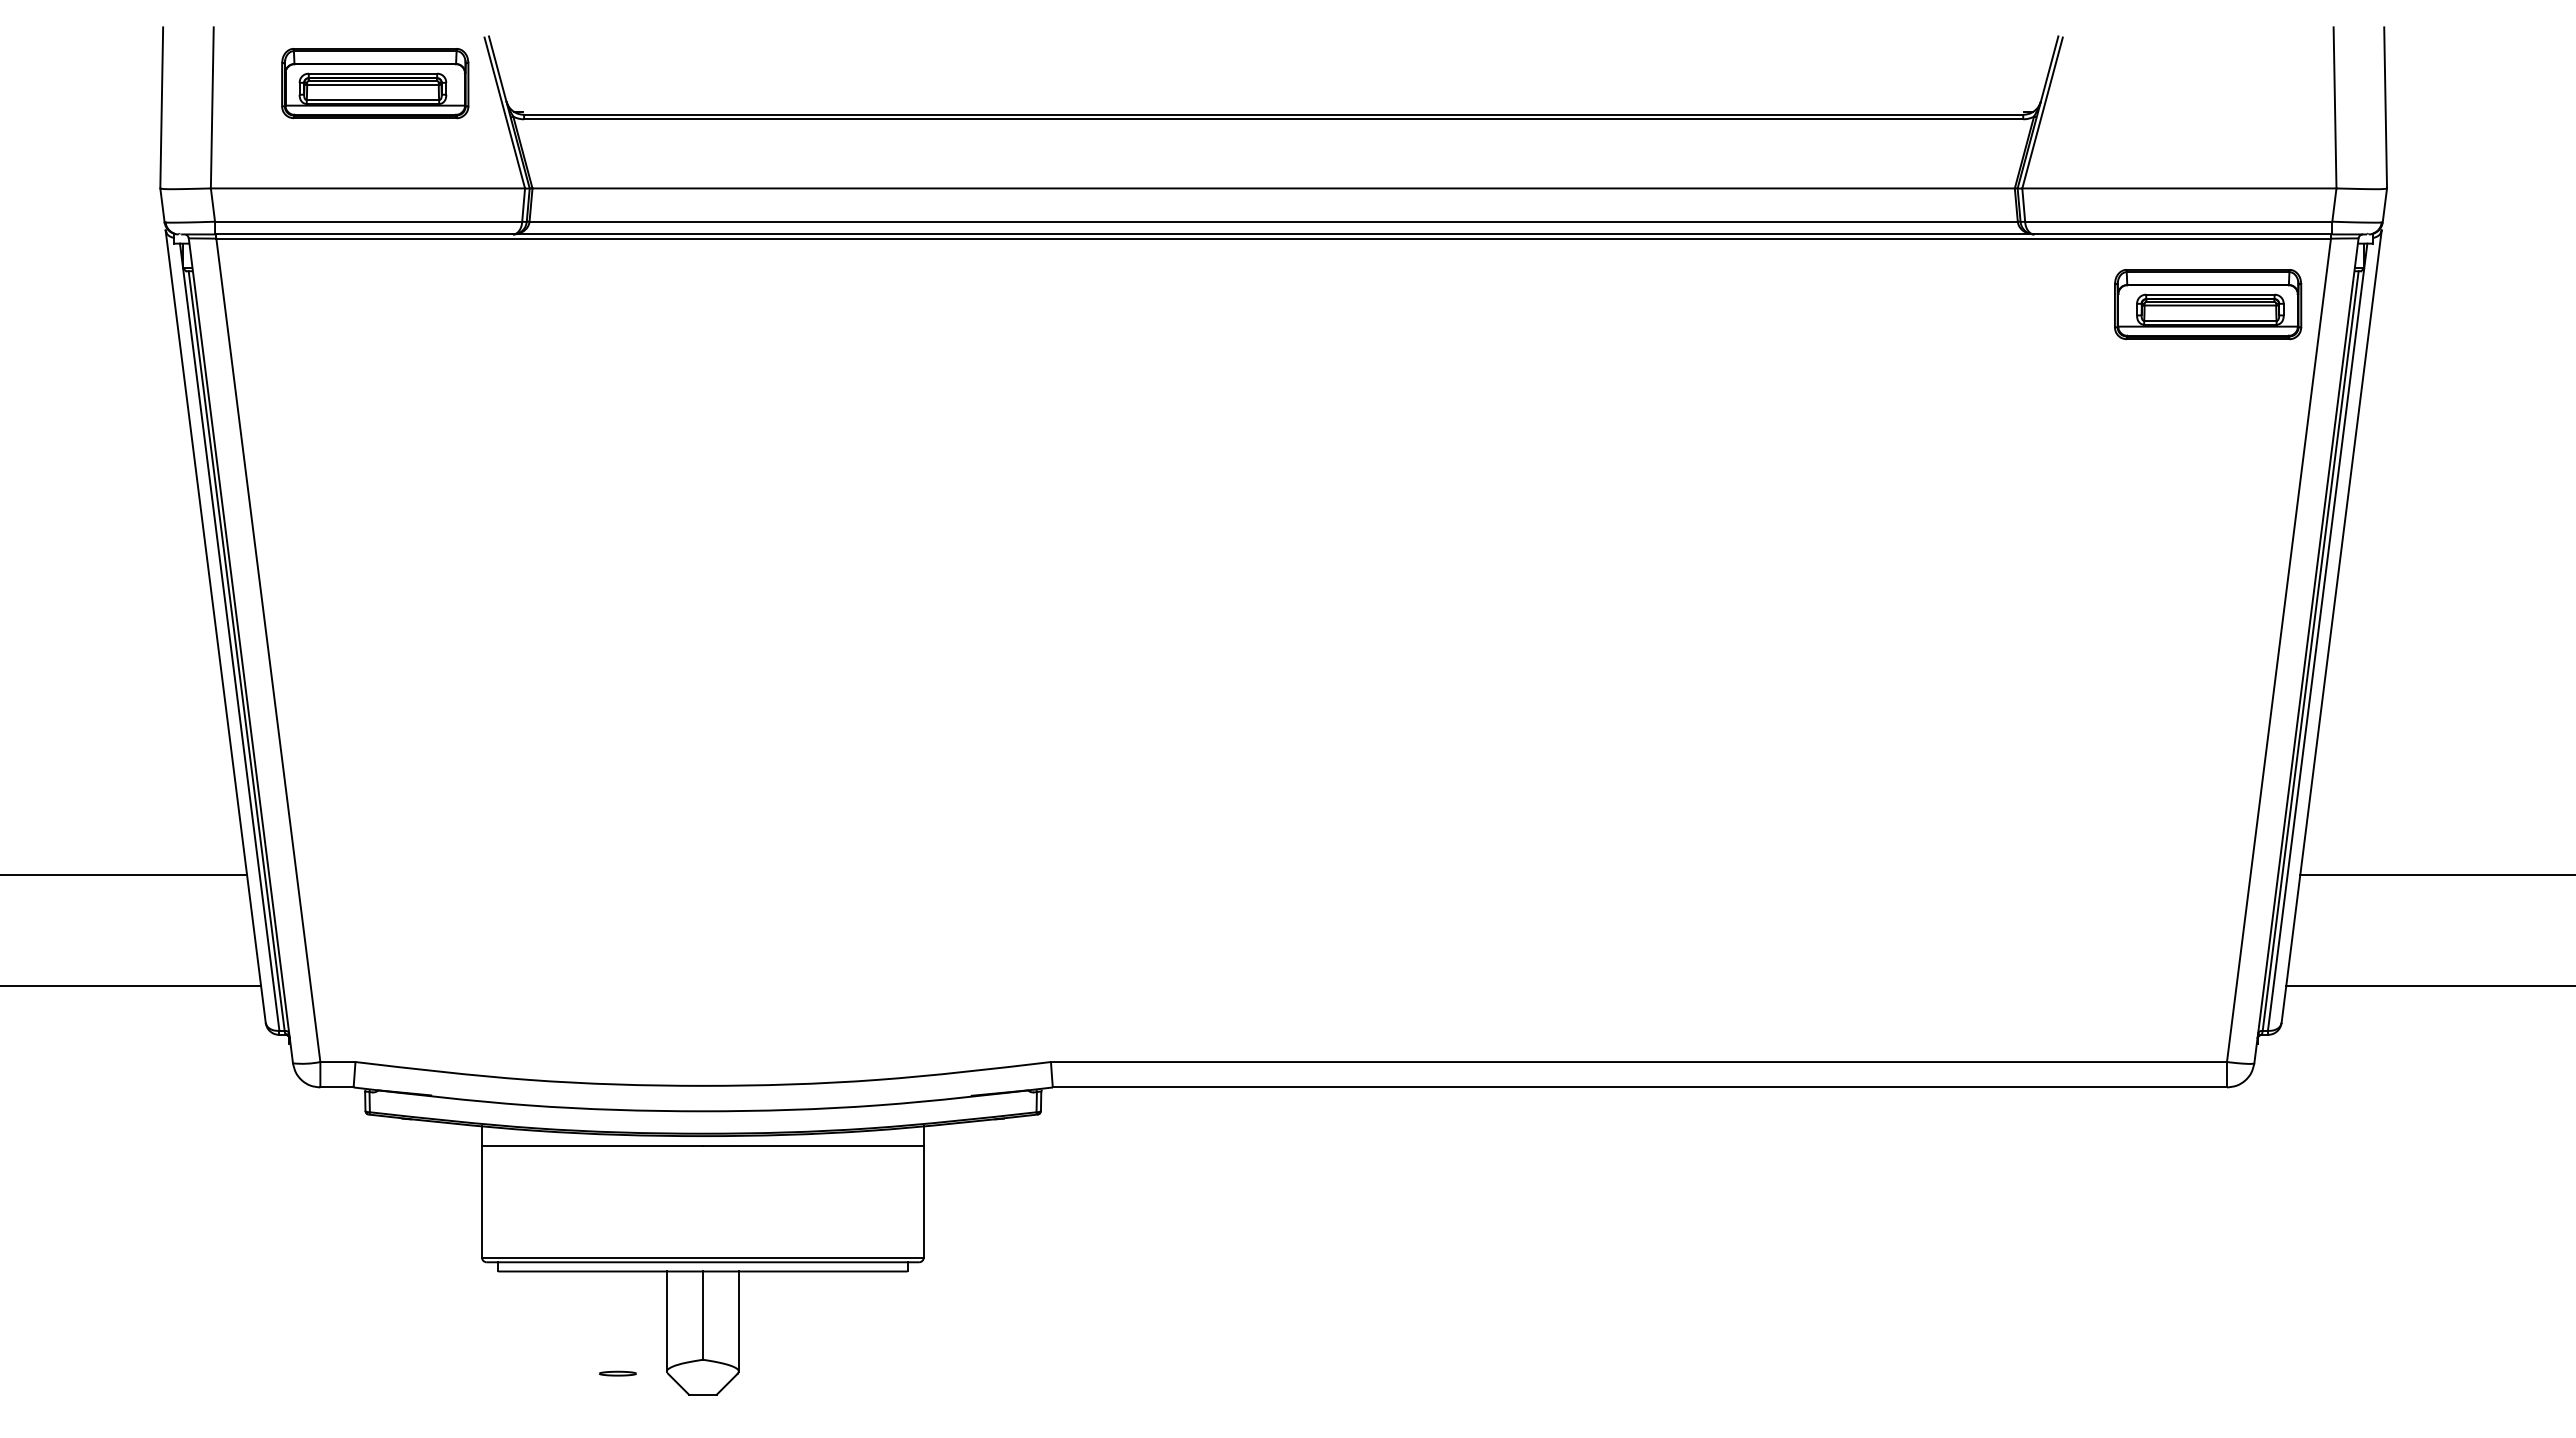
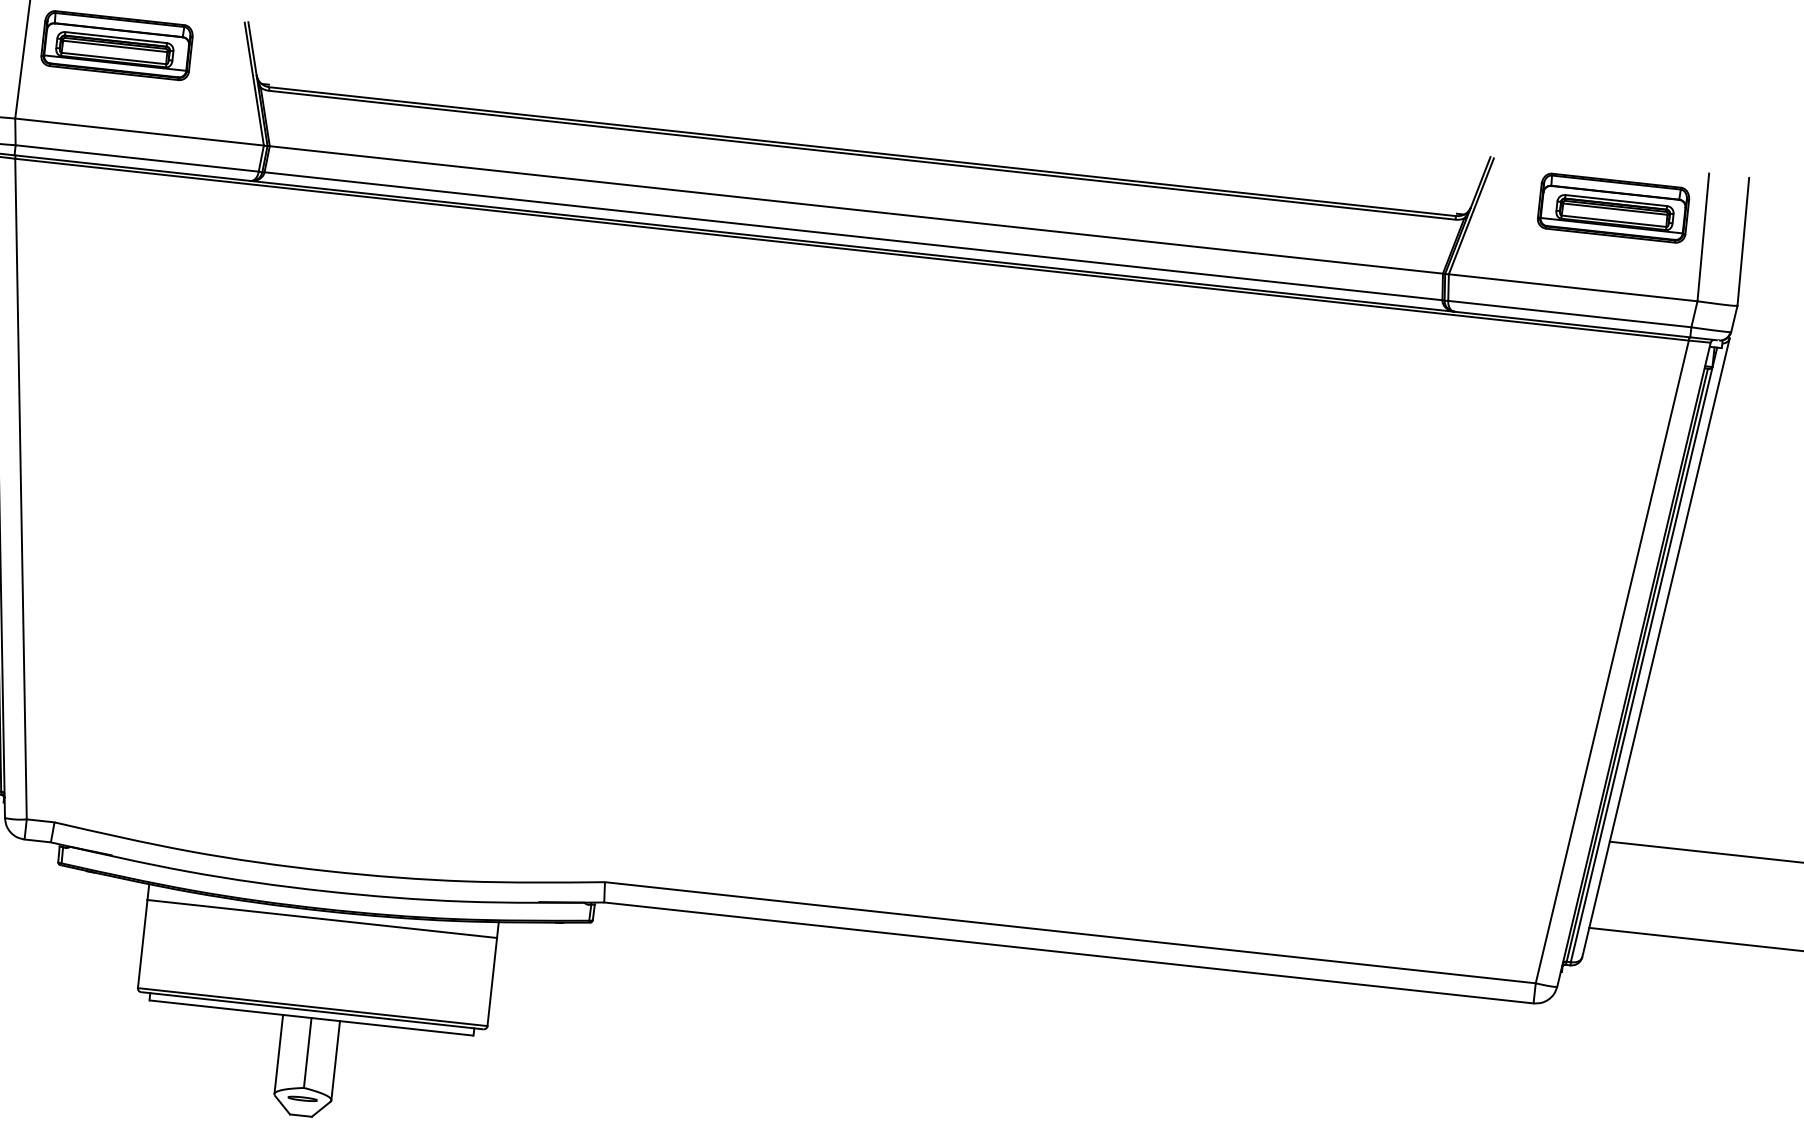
part: (375, 83) -> (117, 45), moved
part: (2208, 304) -> (1613, 208), moved
part: (617, 1373) -> (302, 1098), moved

